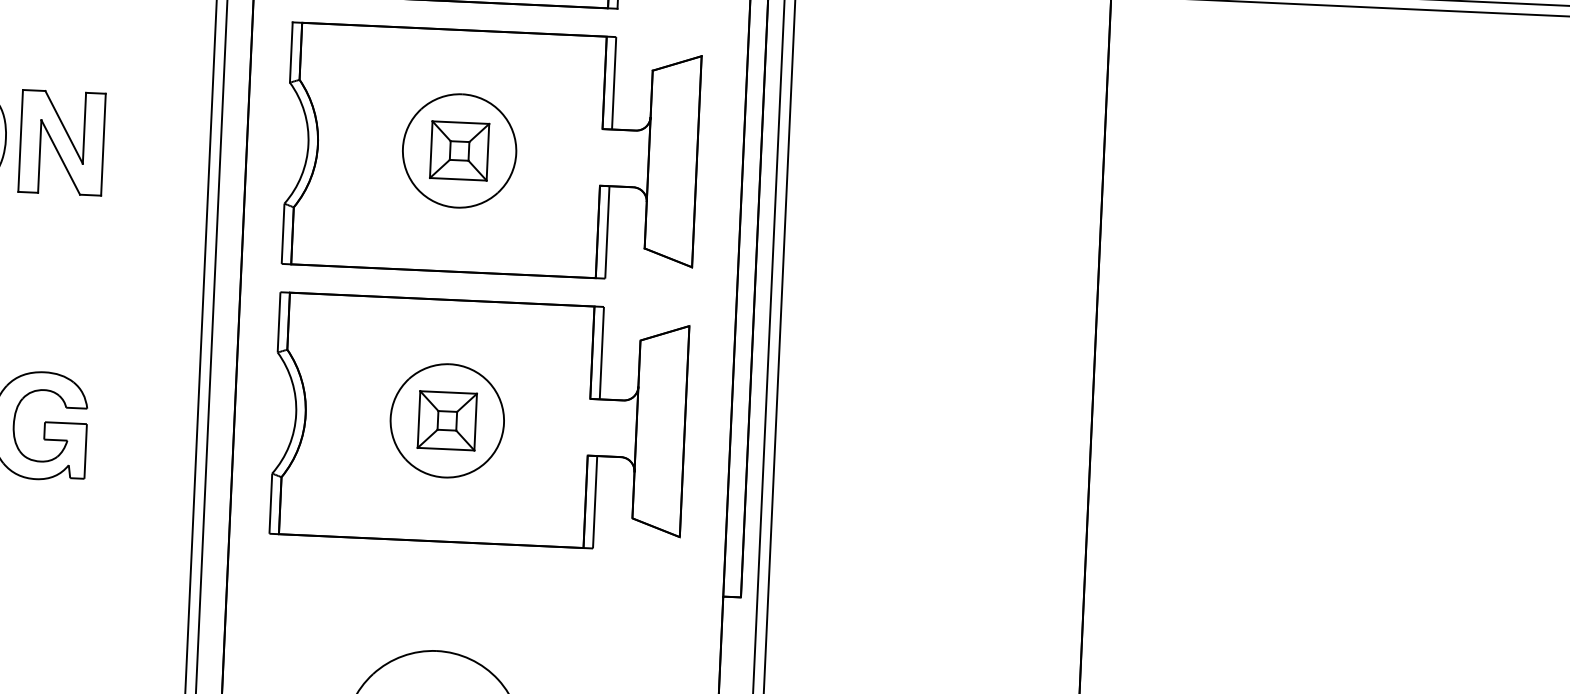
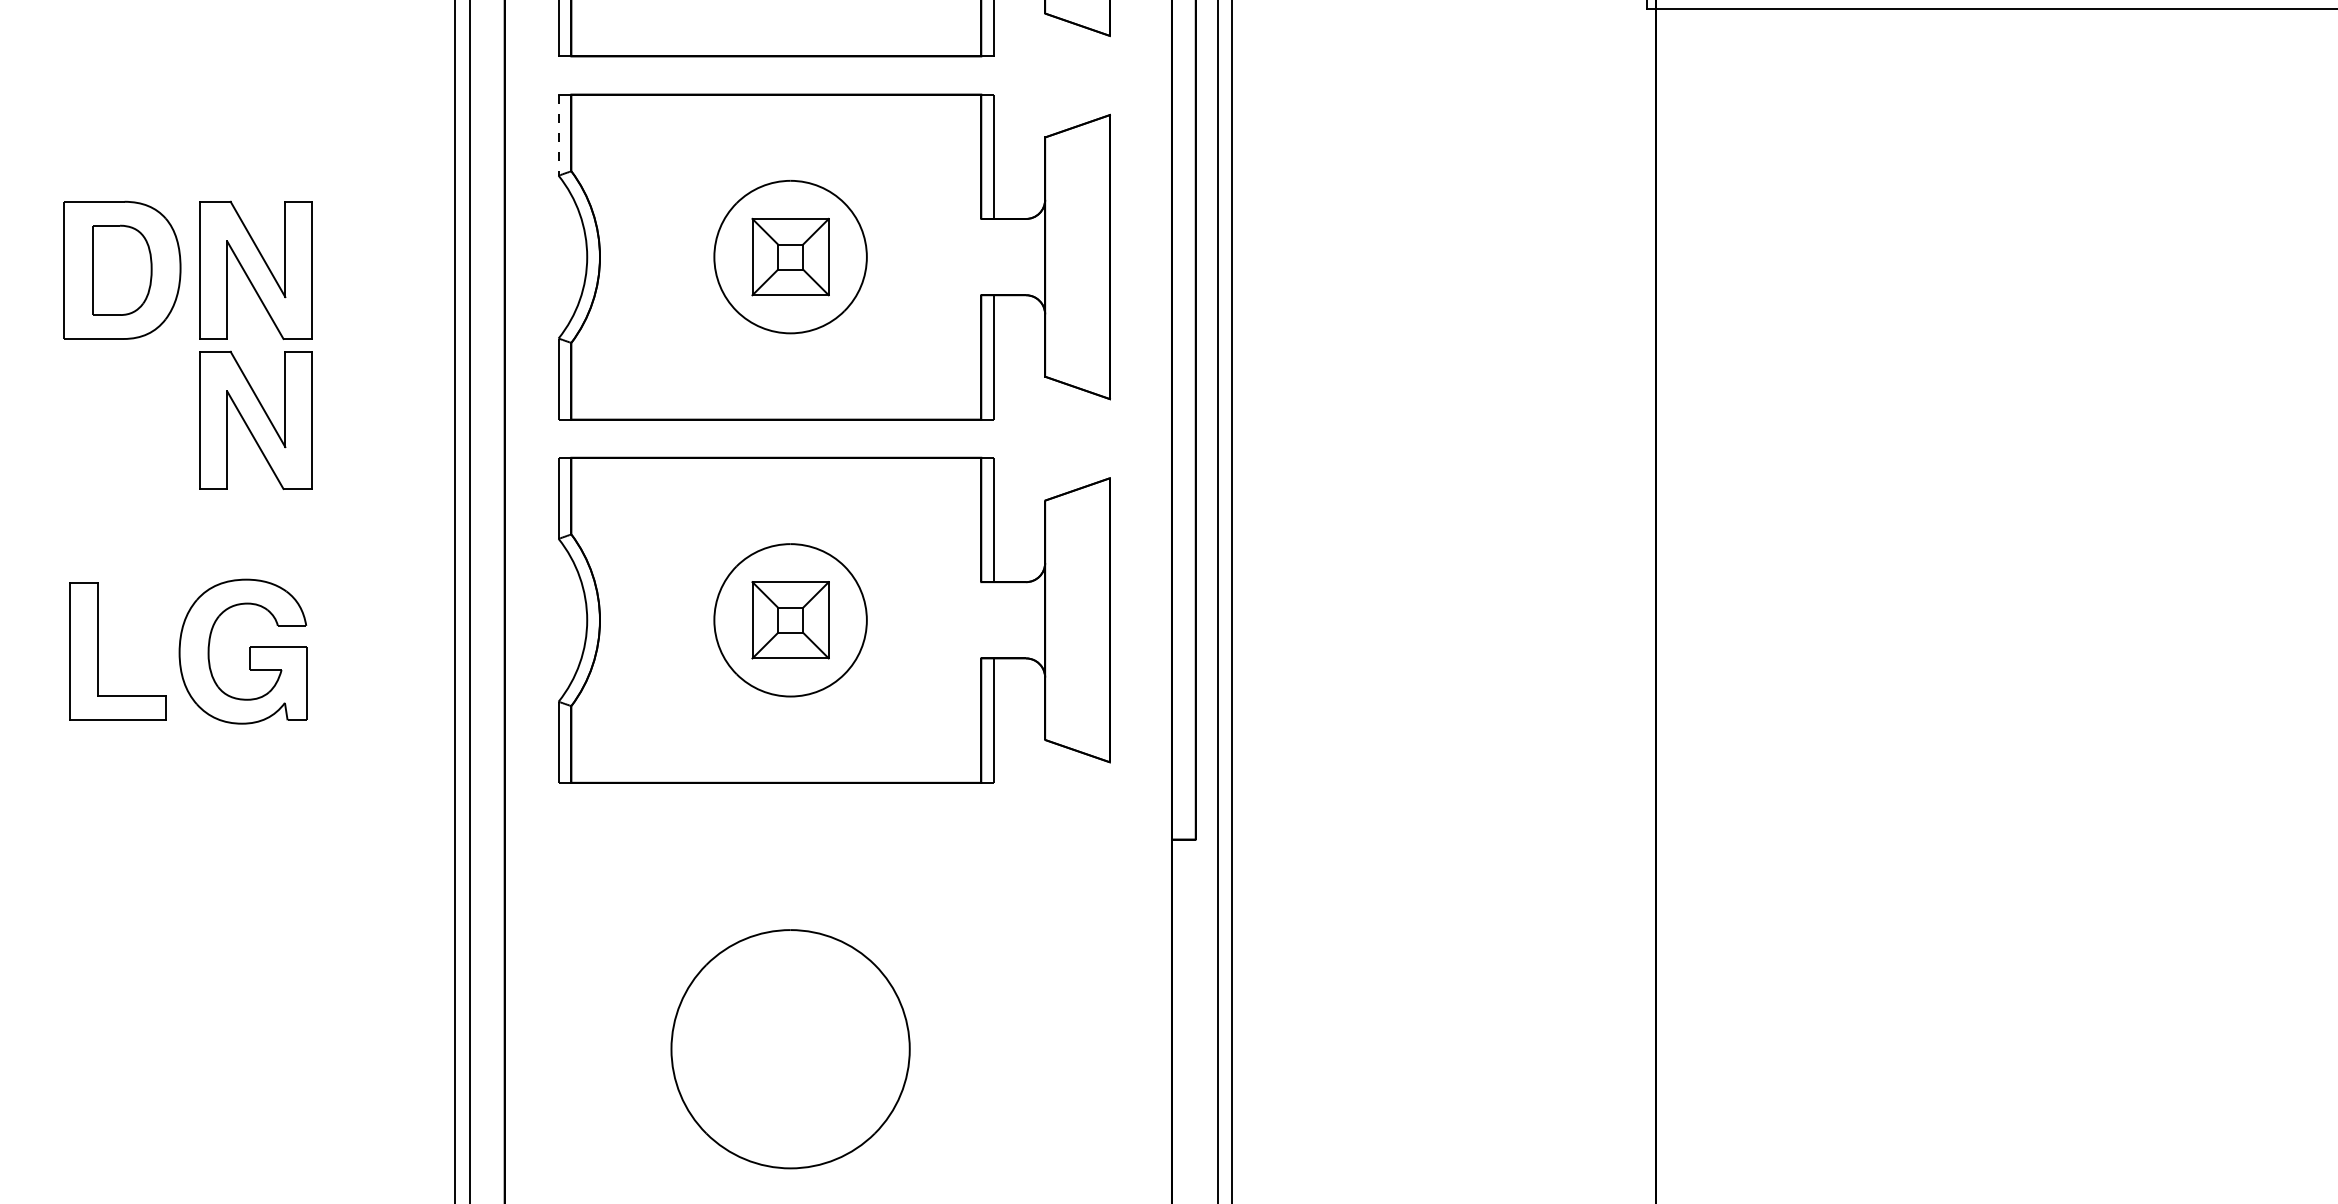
line: (291, 52) -> (558, 135), solid -> dashed
part: (56, 253) -> (255, 419), added

